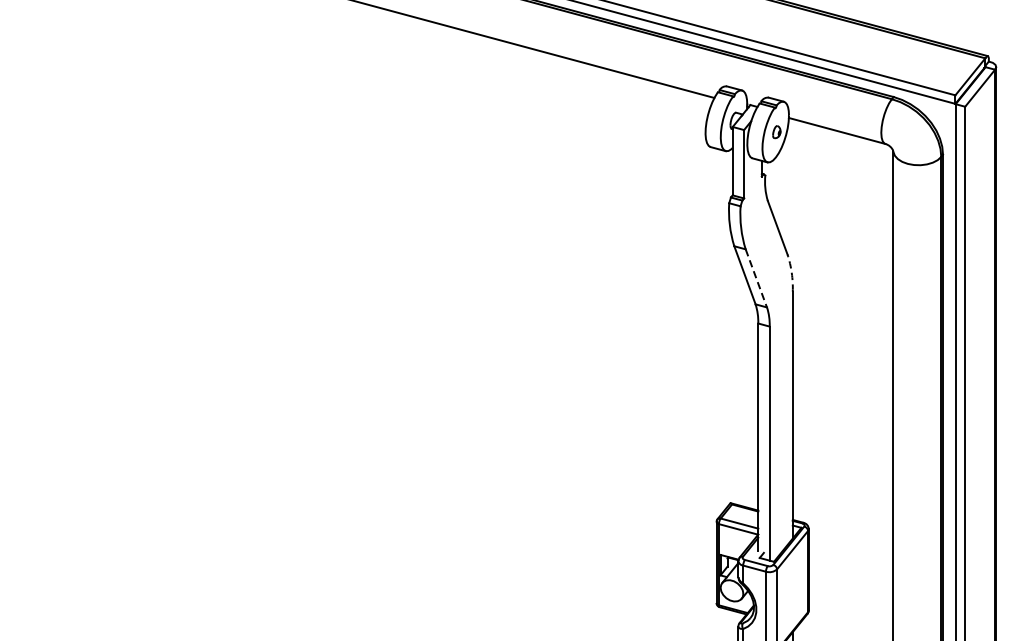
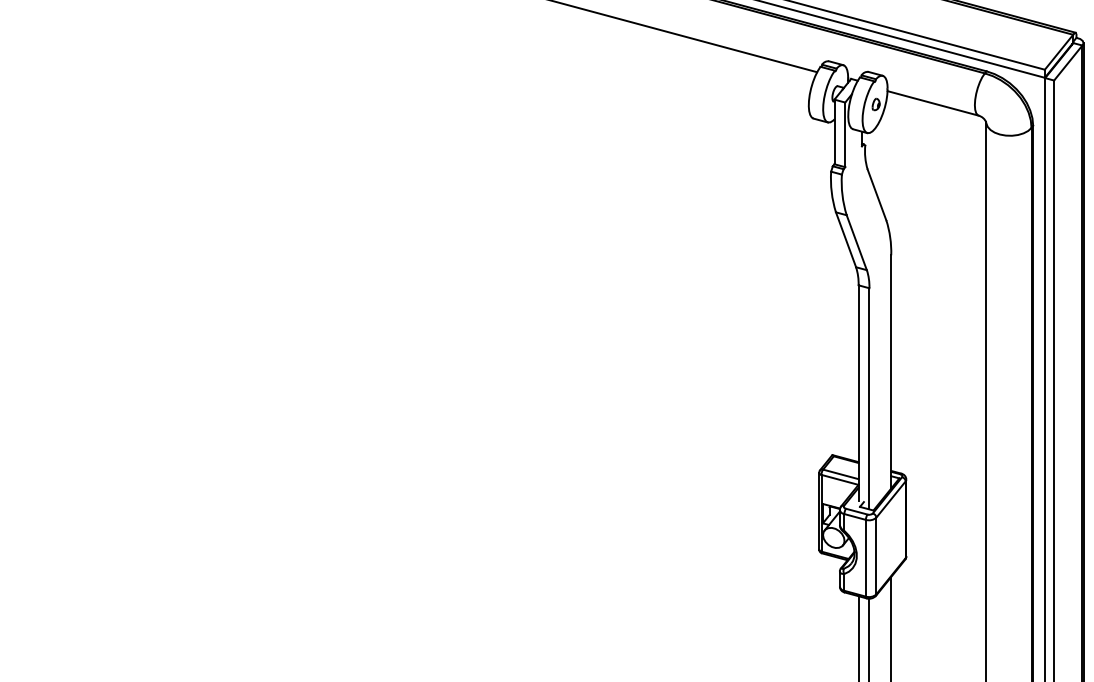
arc: (792, 272) -> (890, 237), dashed -> solid
line: (756, 279) -> (856, 243), dashed -> solid

